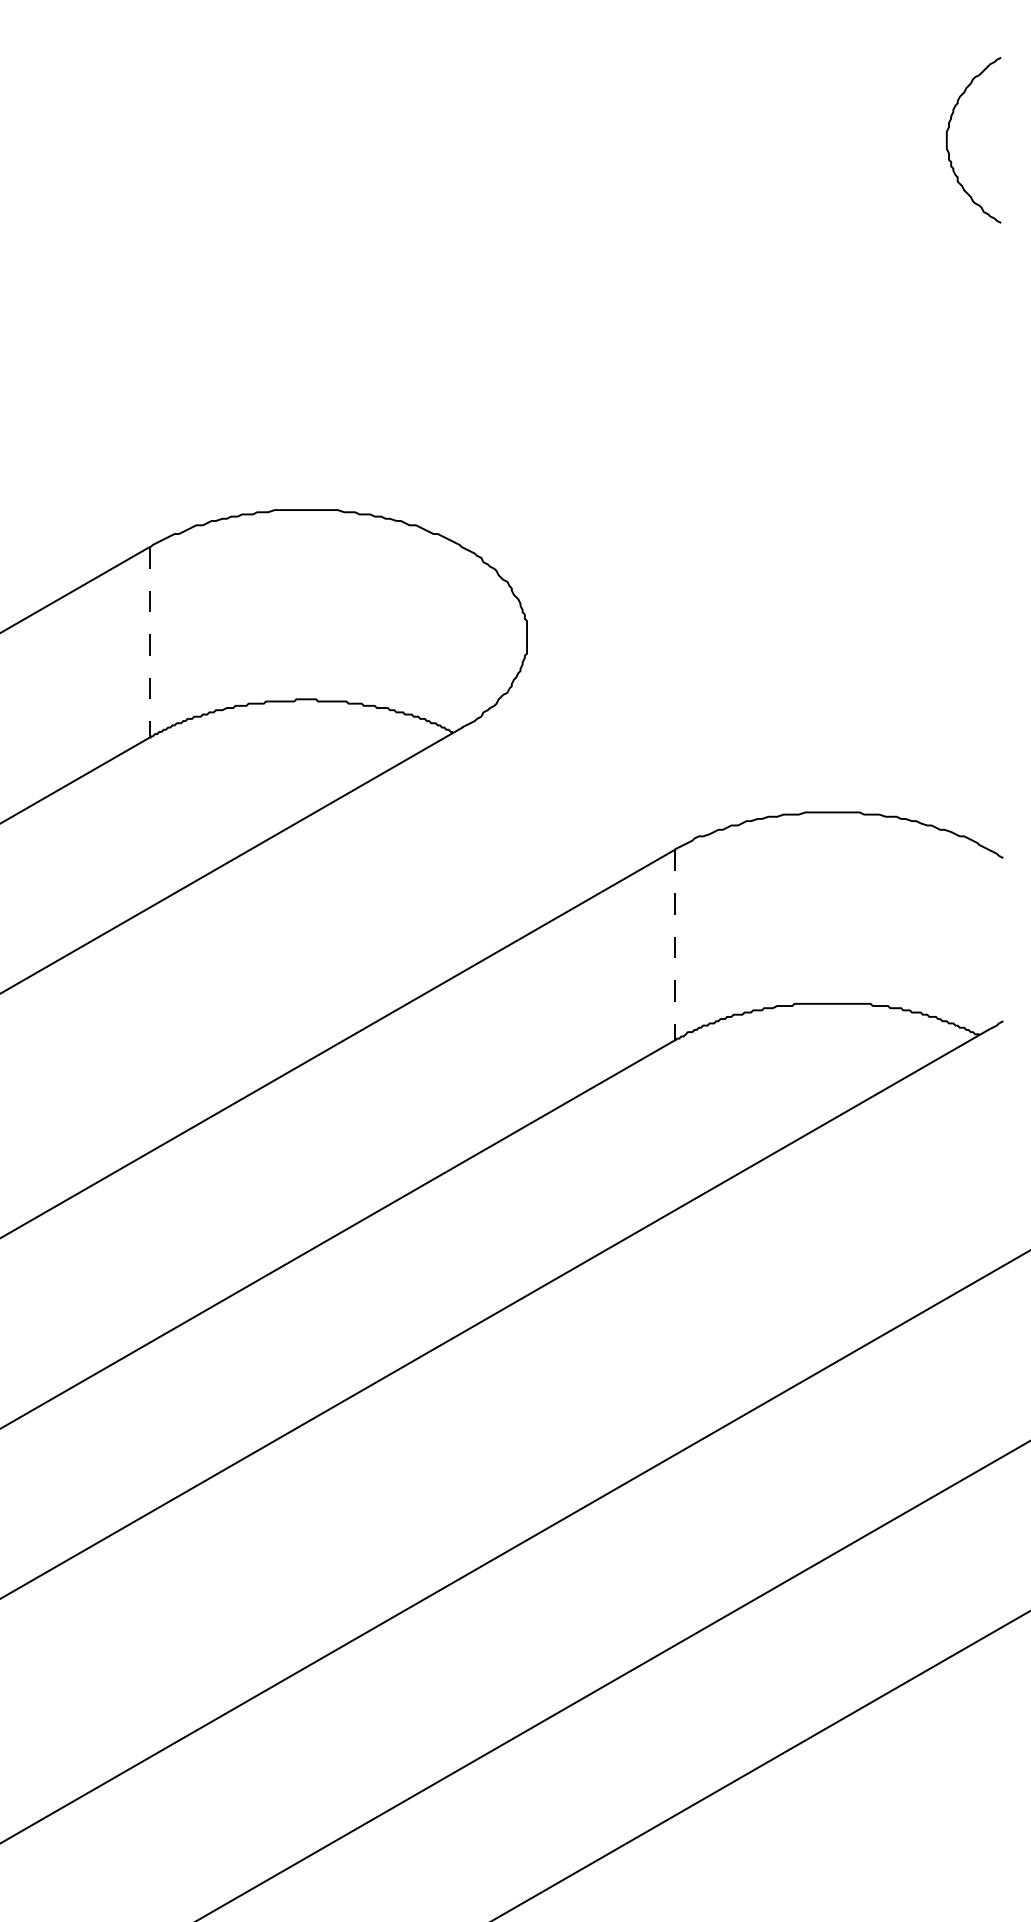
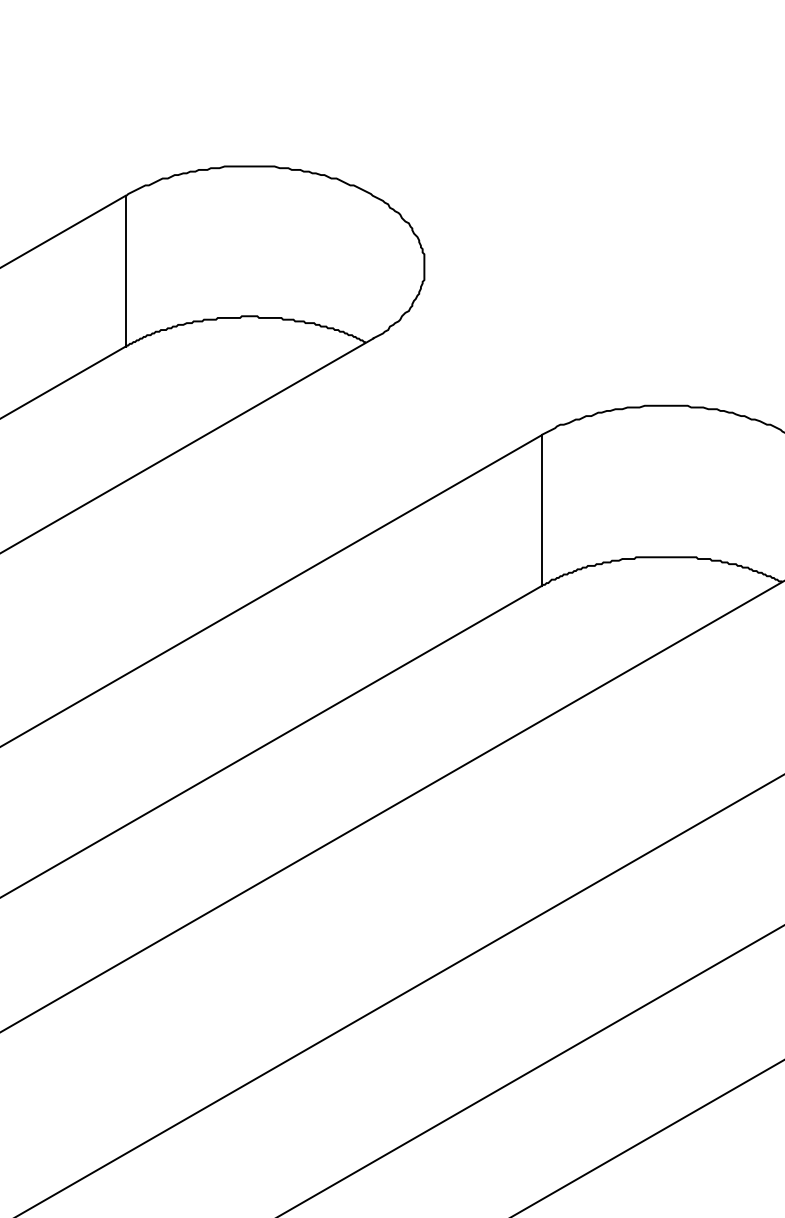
line: (149, 642) -> (125, 271), dashed -> solid
line: (675, 945) -> (541, 511), dashed -> solid

